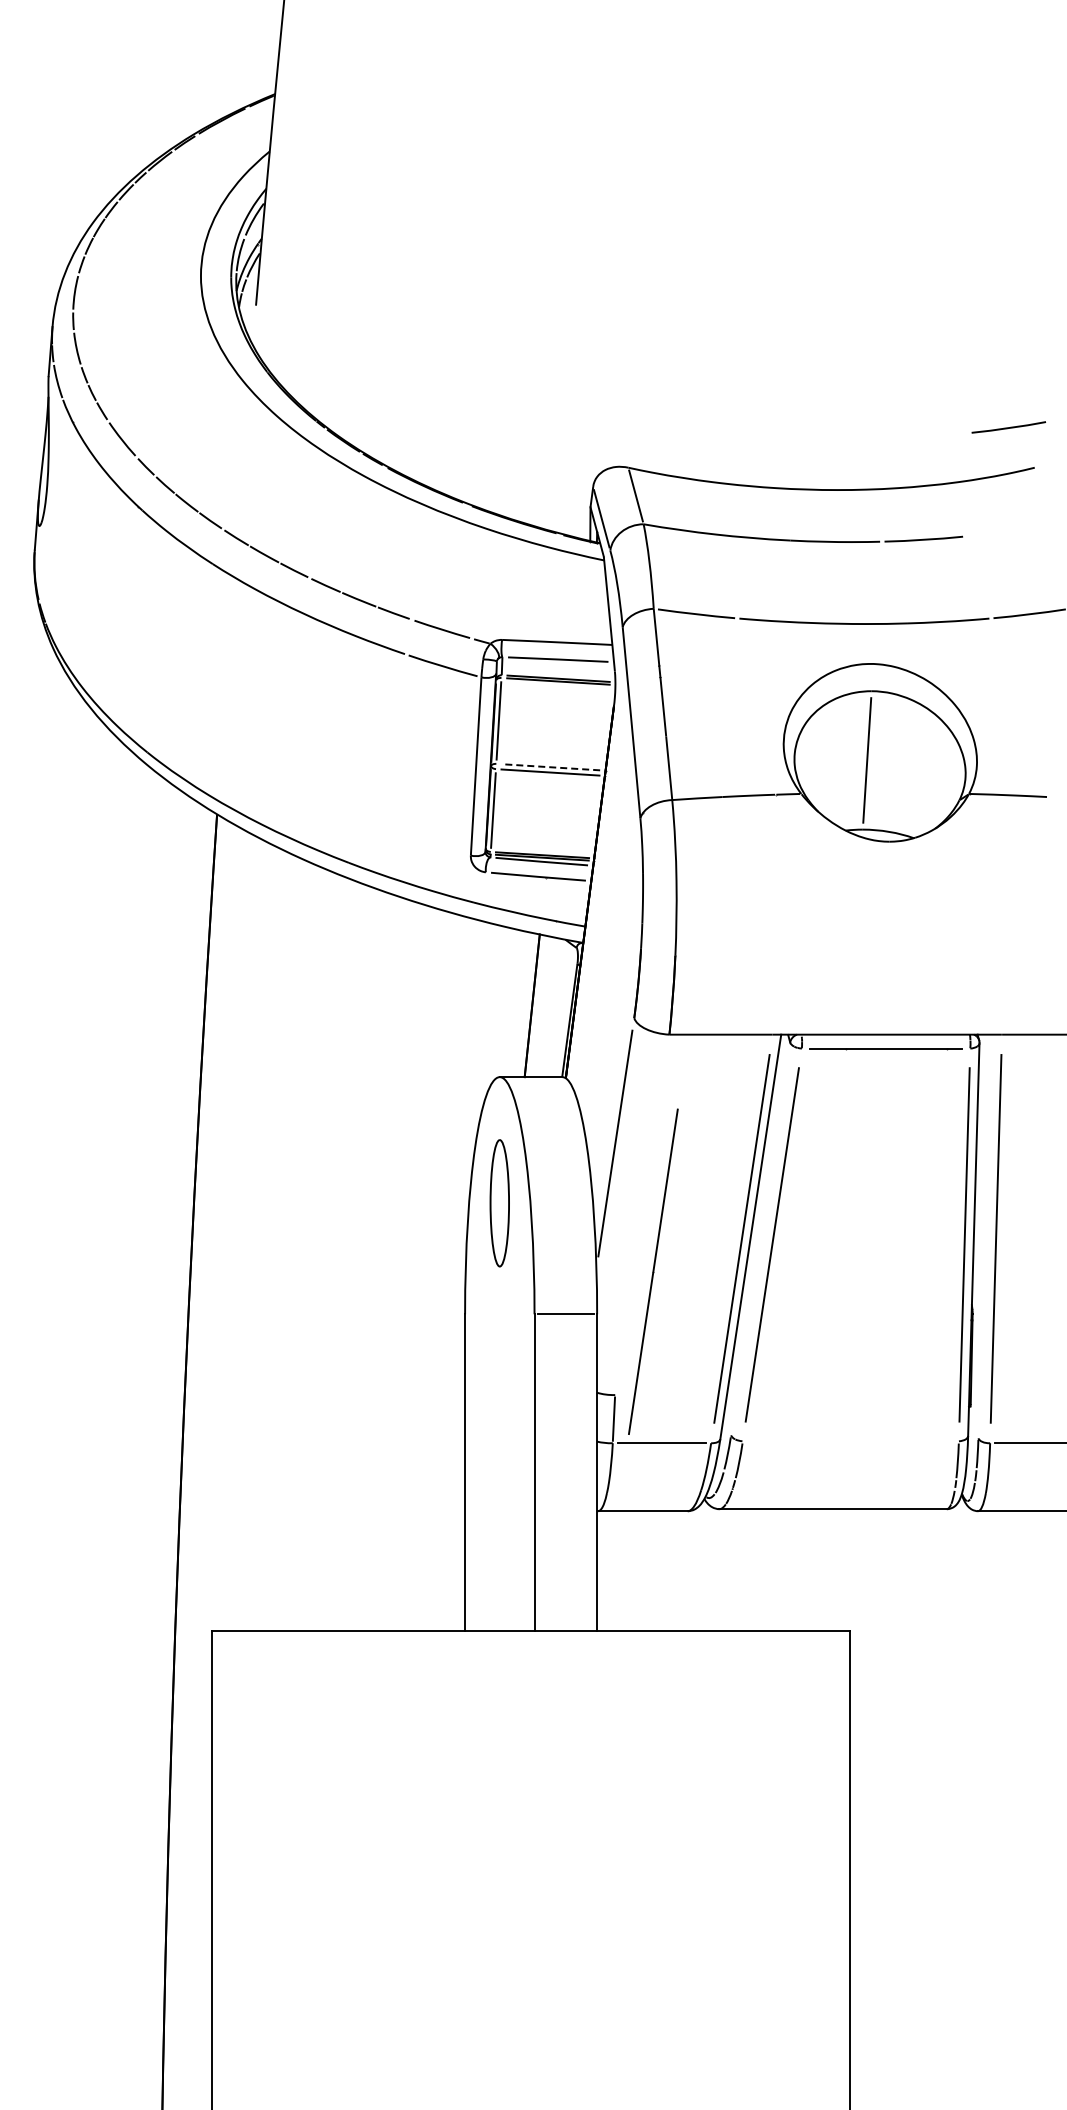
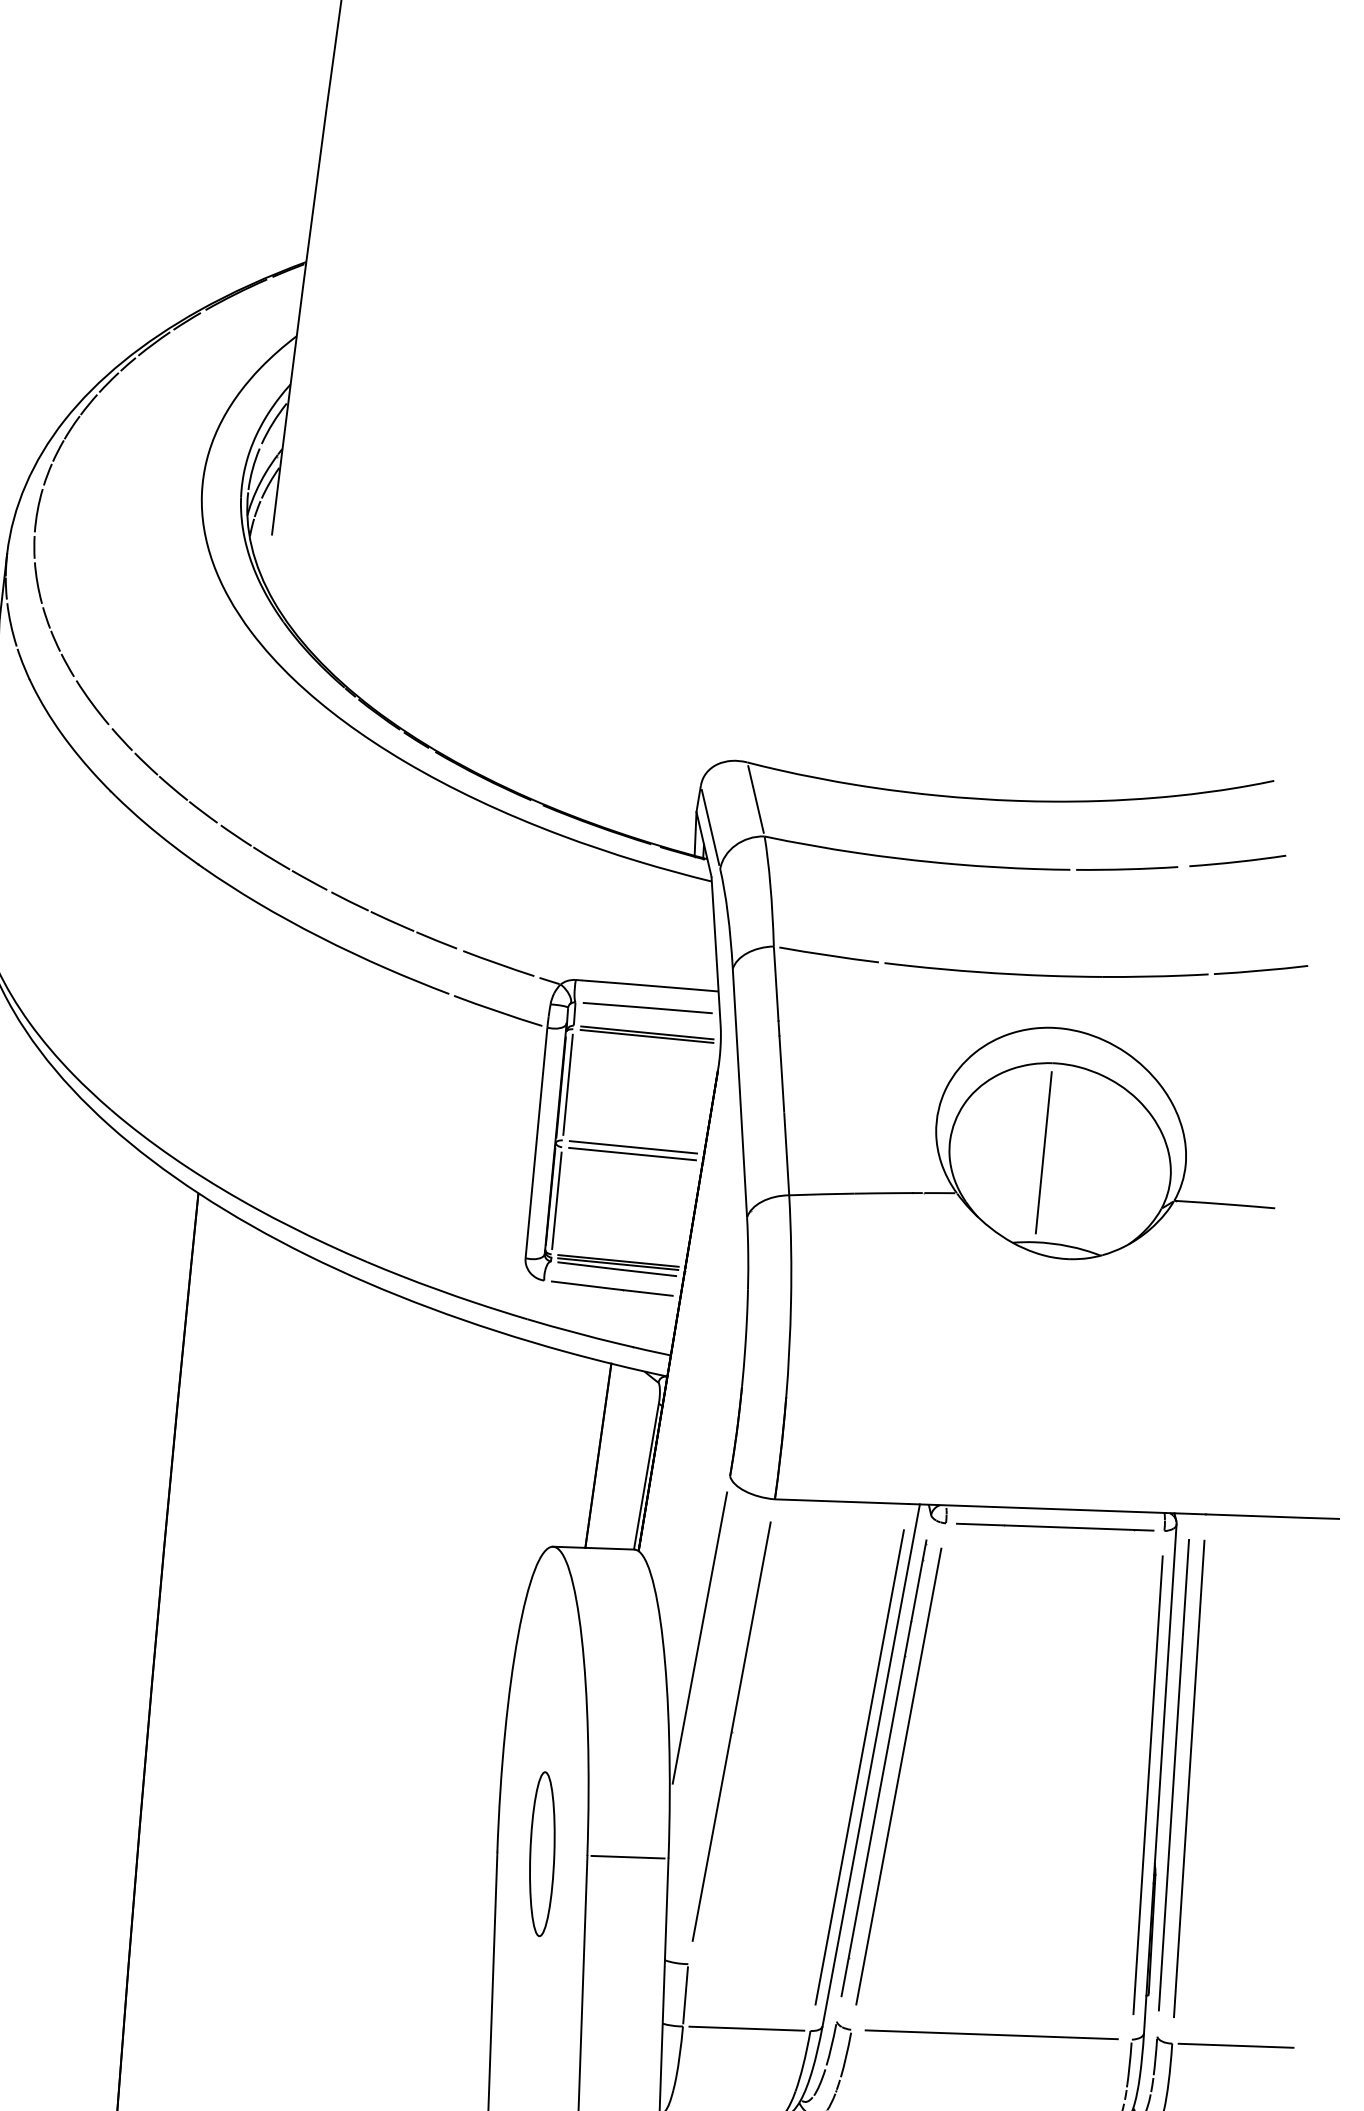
line: (1008, 427) -> (1237, 861), moved
line: (550, 767) -> (632, 1147), dashed -> solid
part: (499, 1203) -> (541, 1854), moved
line: (983, 1236) -> (1172, 1775), added
line: (760, 1238) -> (883, 1767), added
line: (653, 1271) -> (731, 1731), moved
line: (850, 1441) -> (991, 2035), added

